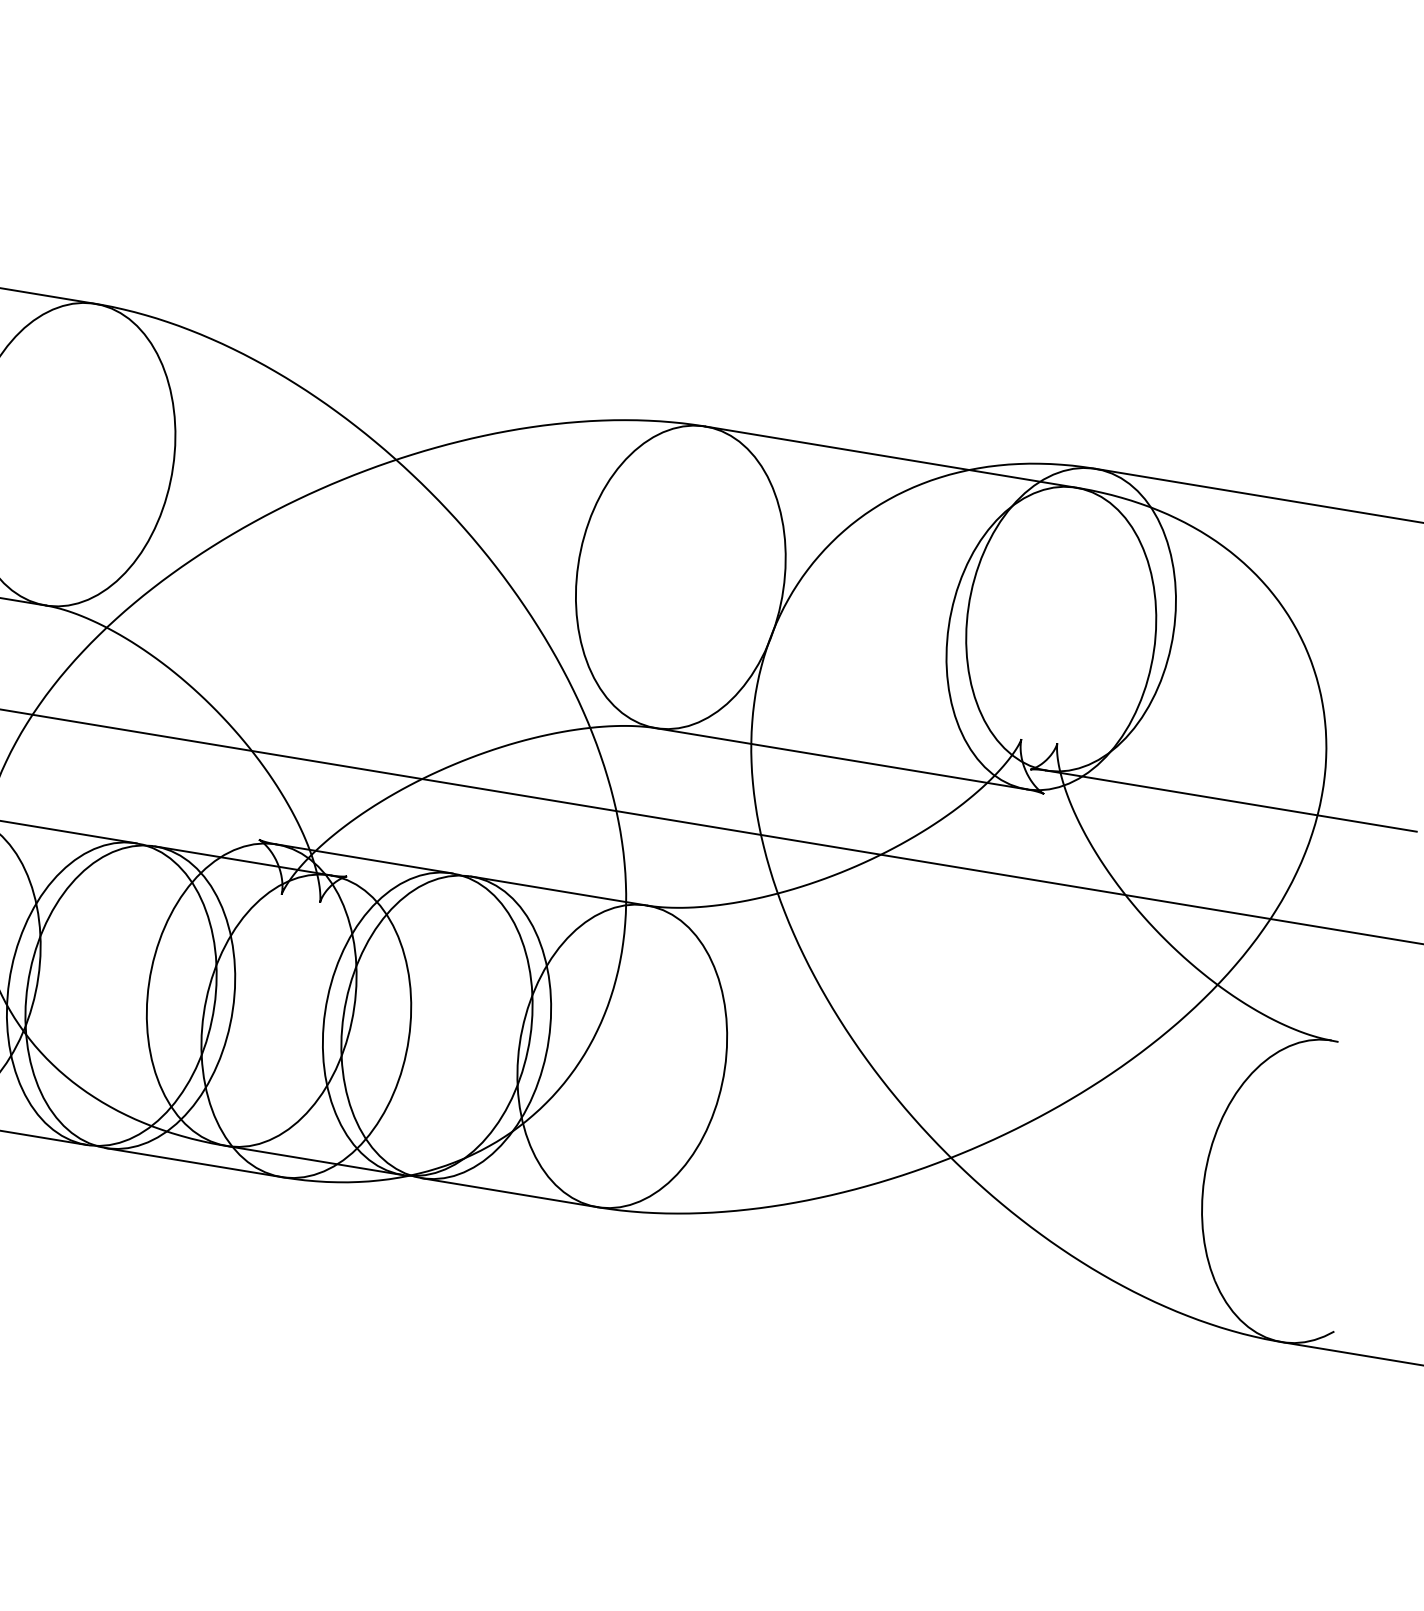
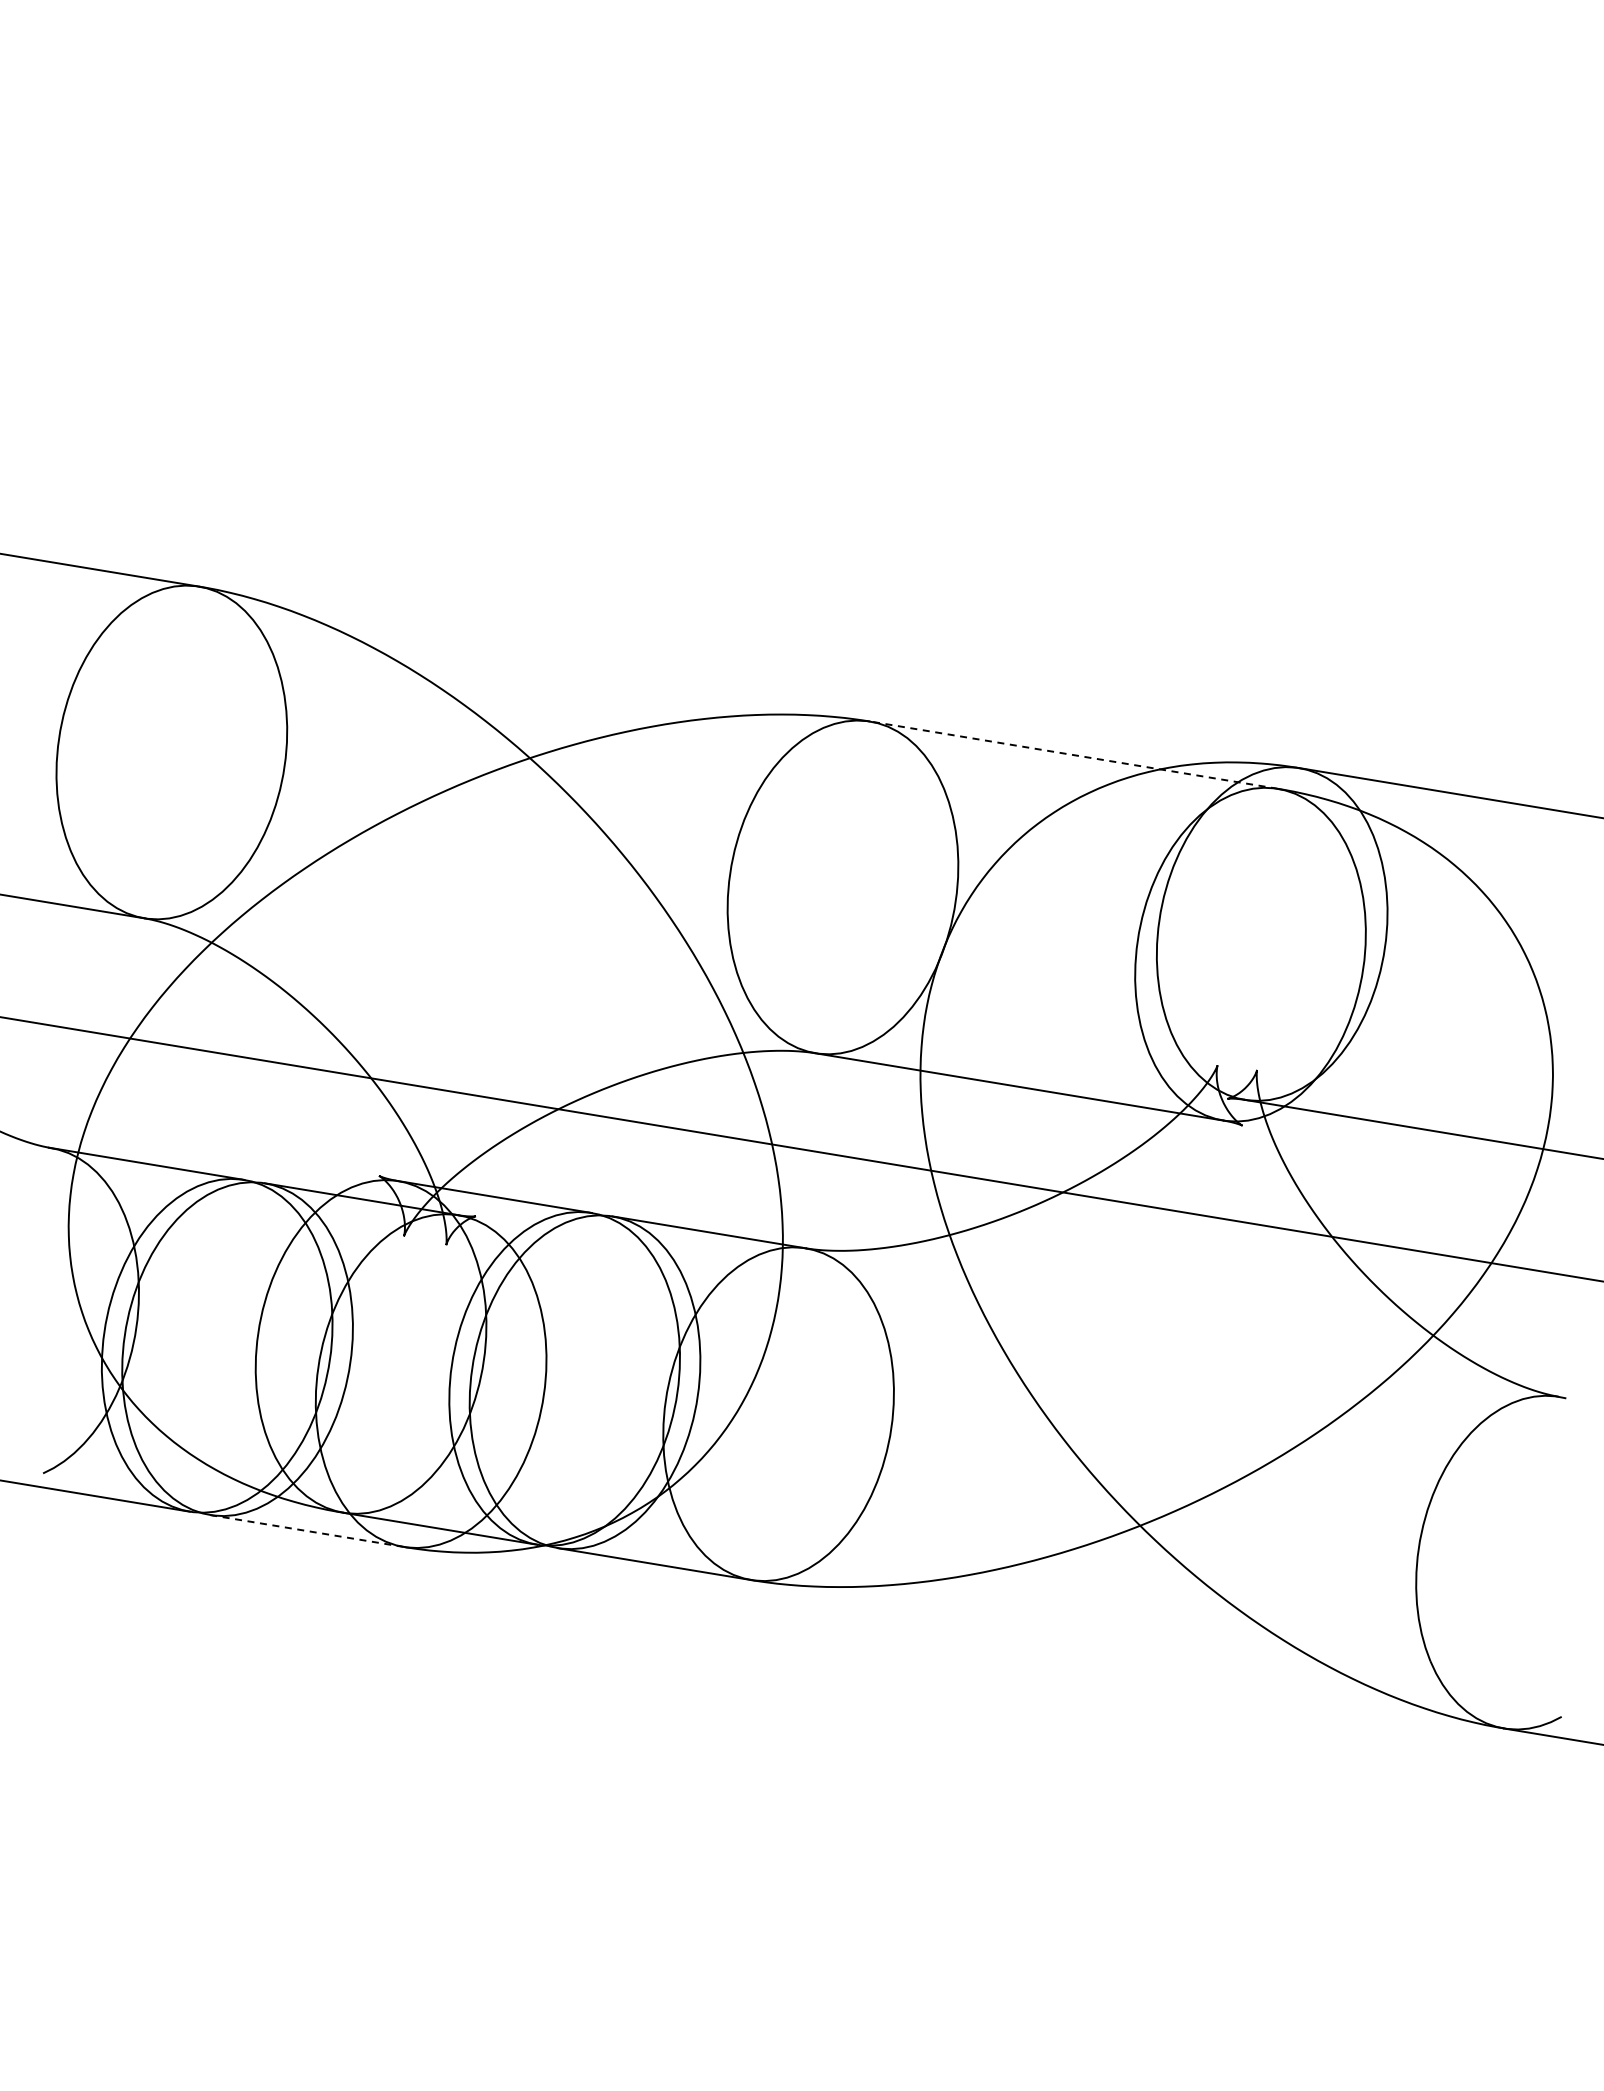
line: (891, 457) -> (1074, 755), solid -> dashed
line: (193, 1163) -> (307, 1531), solid -> dashed

